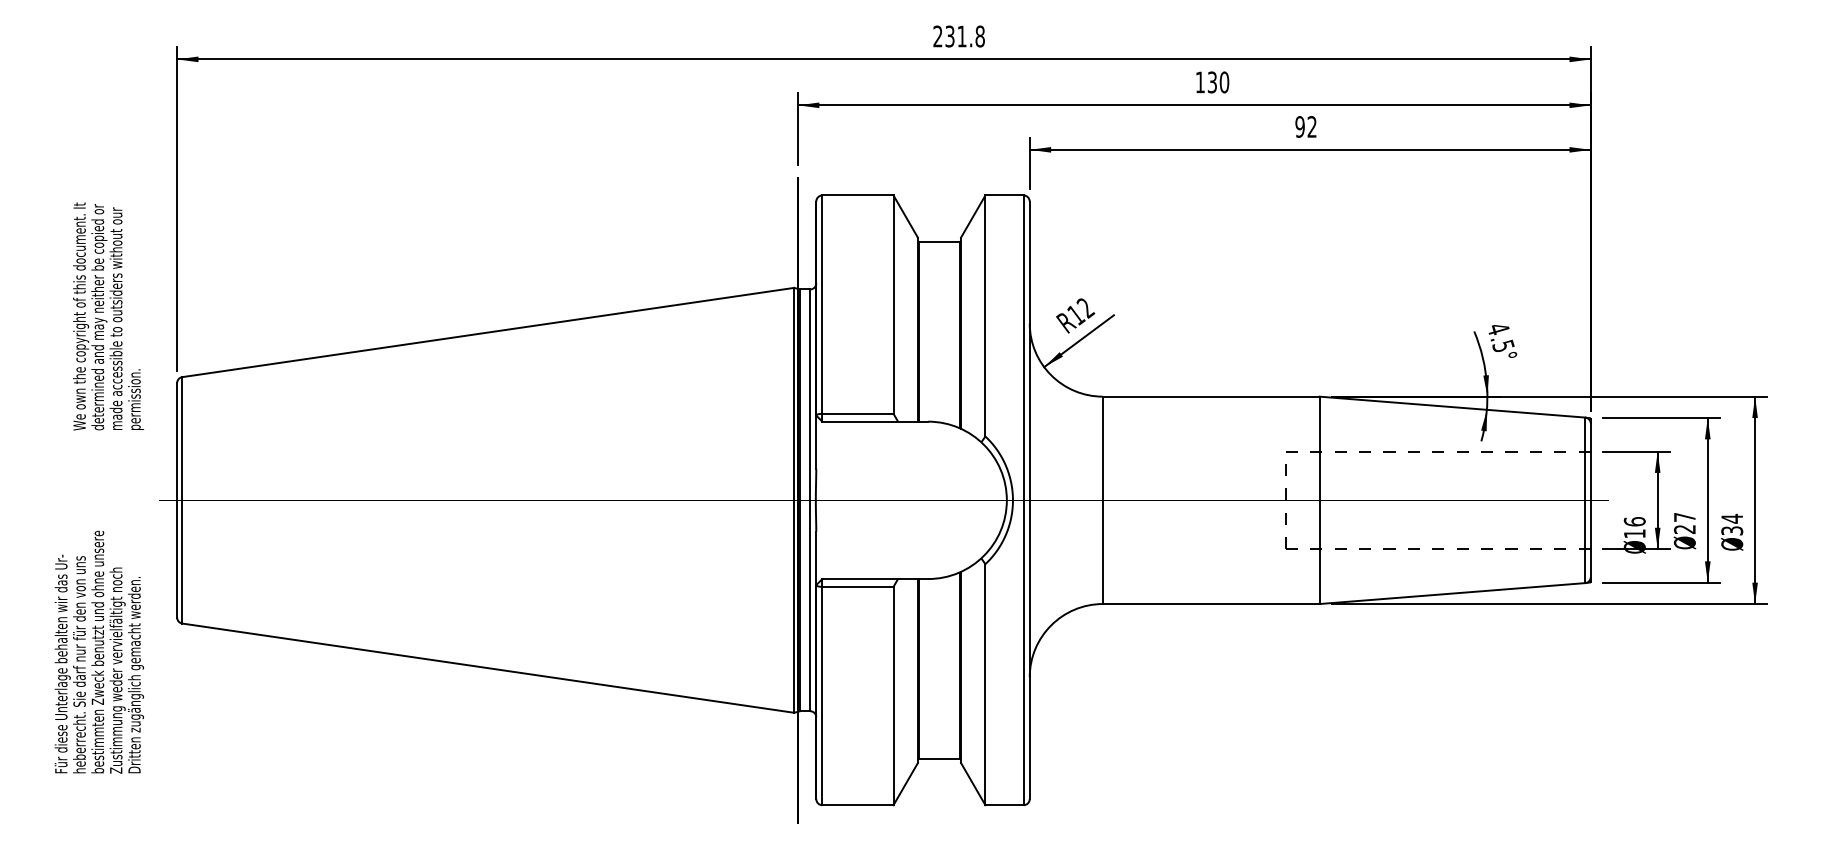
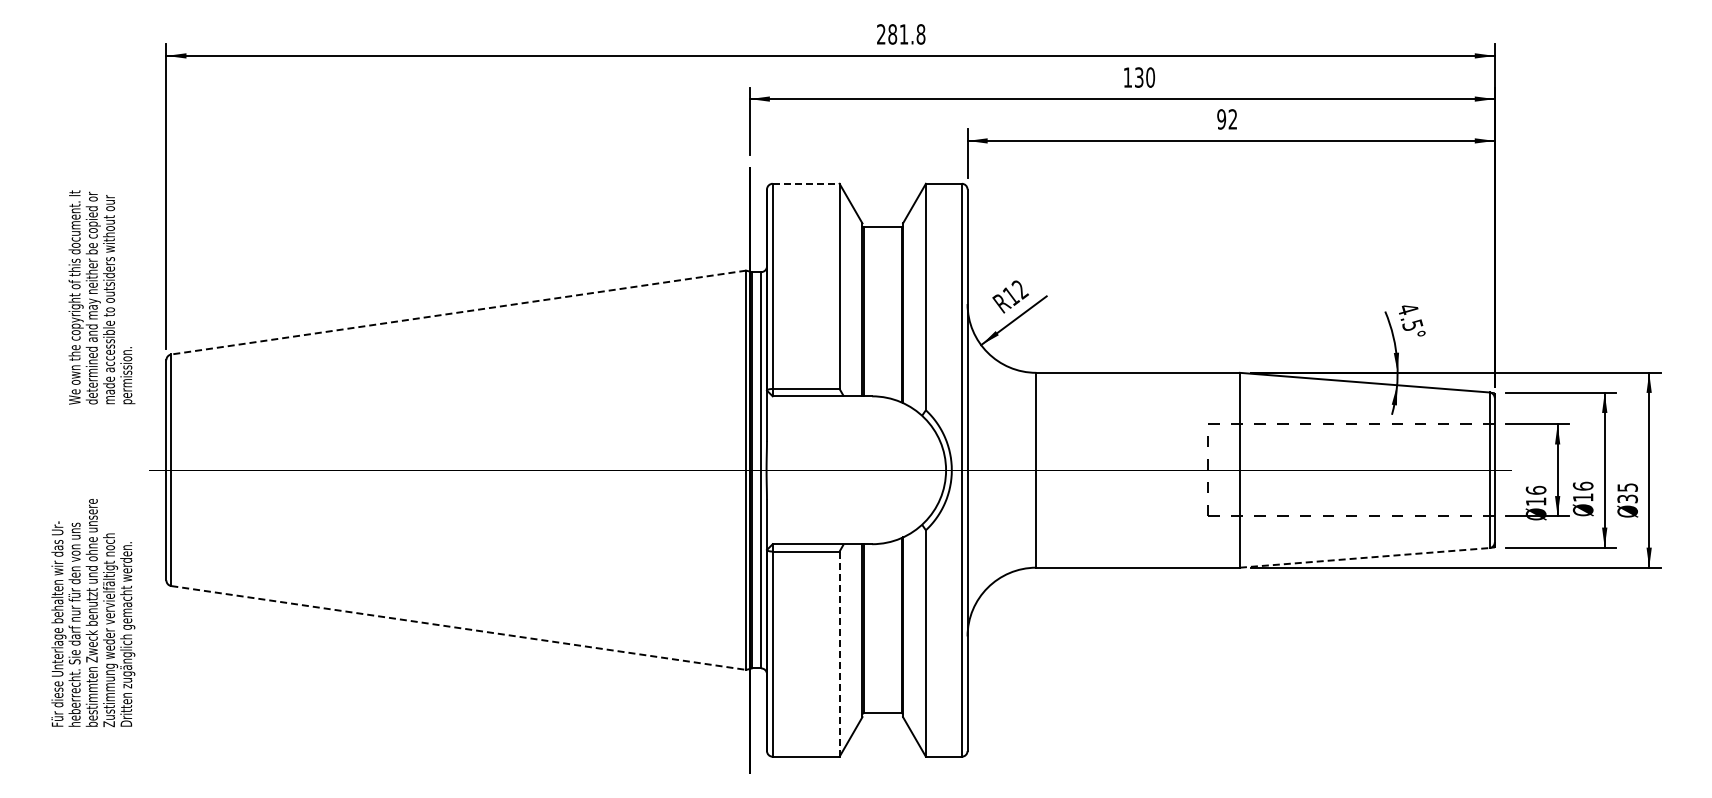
text: (949, 36) -> (892, 34), 231.8 -> 281.8
line: (858, 195) -> (806, 183), solid -> dashed
line: (487, 332) -> (458, 312), solid -> dashed
text: (1732, 518) -> (1627, 487), 34 -> 35
text: (1684, 522) -> (1582, 491), 27 -> 16
line: (1453, 593) -> (1365, 557), solid -> dashed
line: (487, 667) -> (458, 627), solid -> dashed
line: (893, 696) -> (839, 654), solid -> dashed

